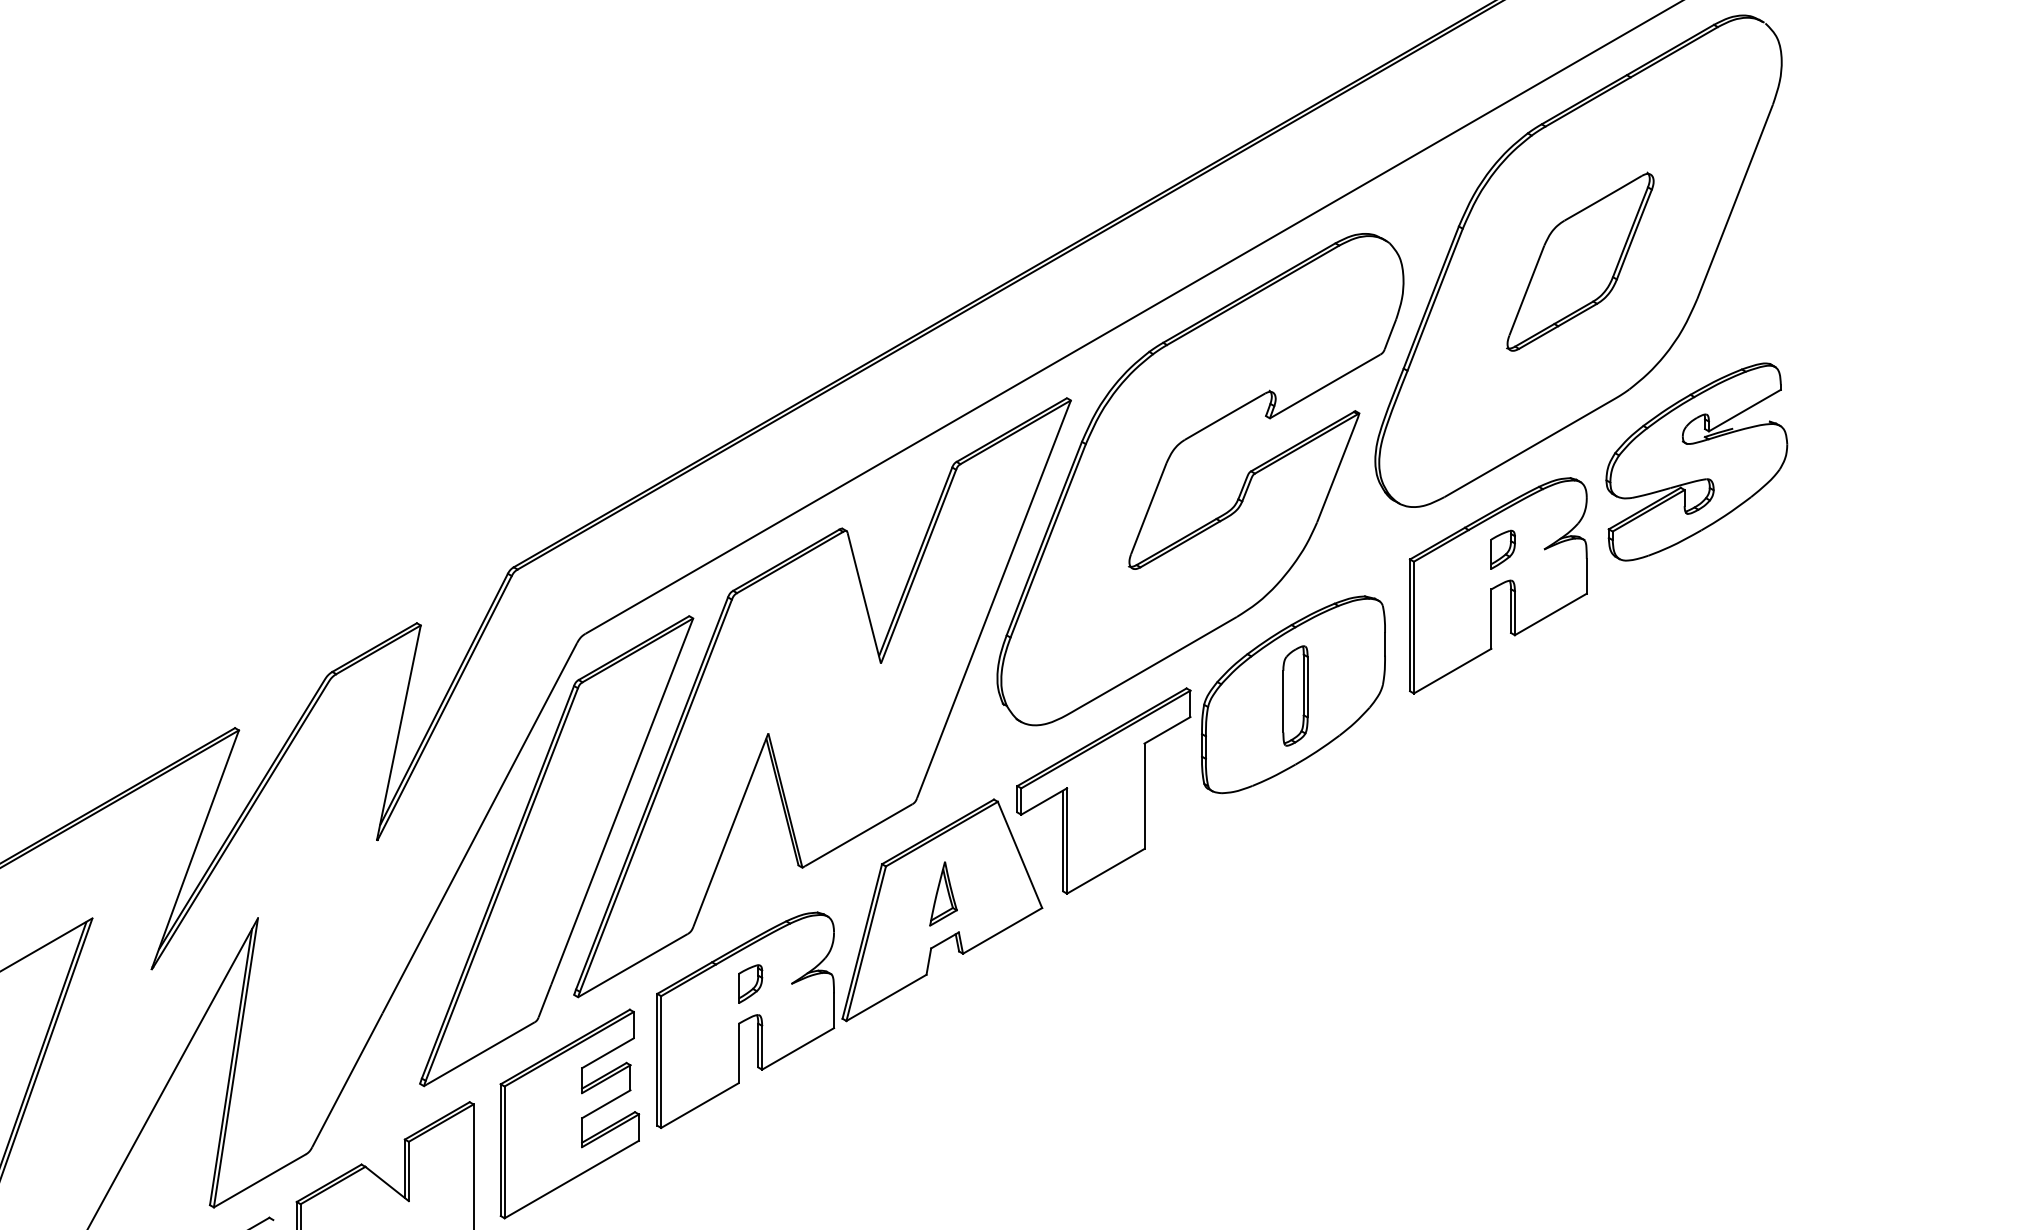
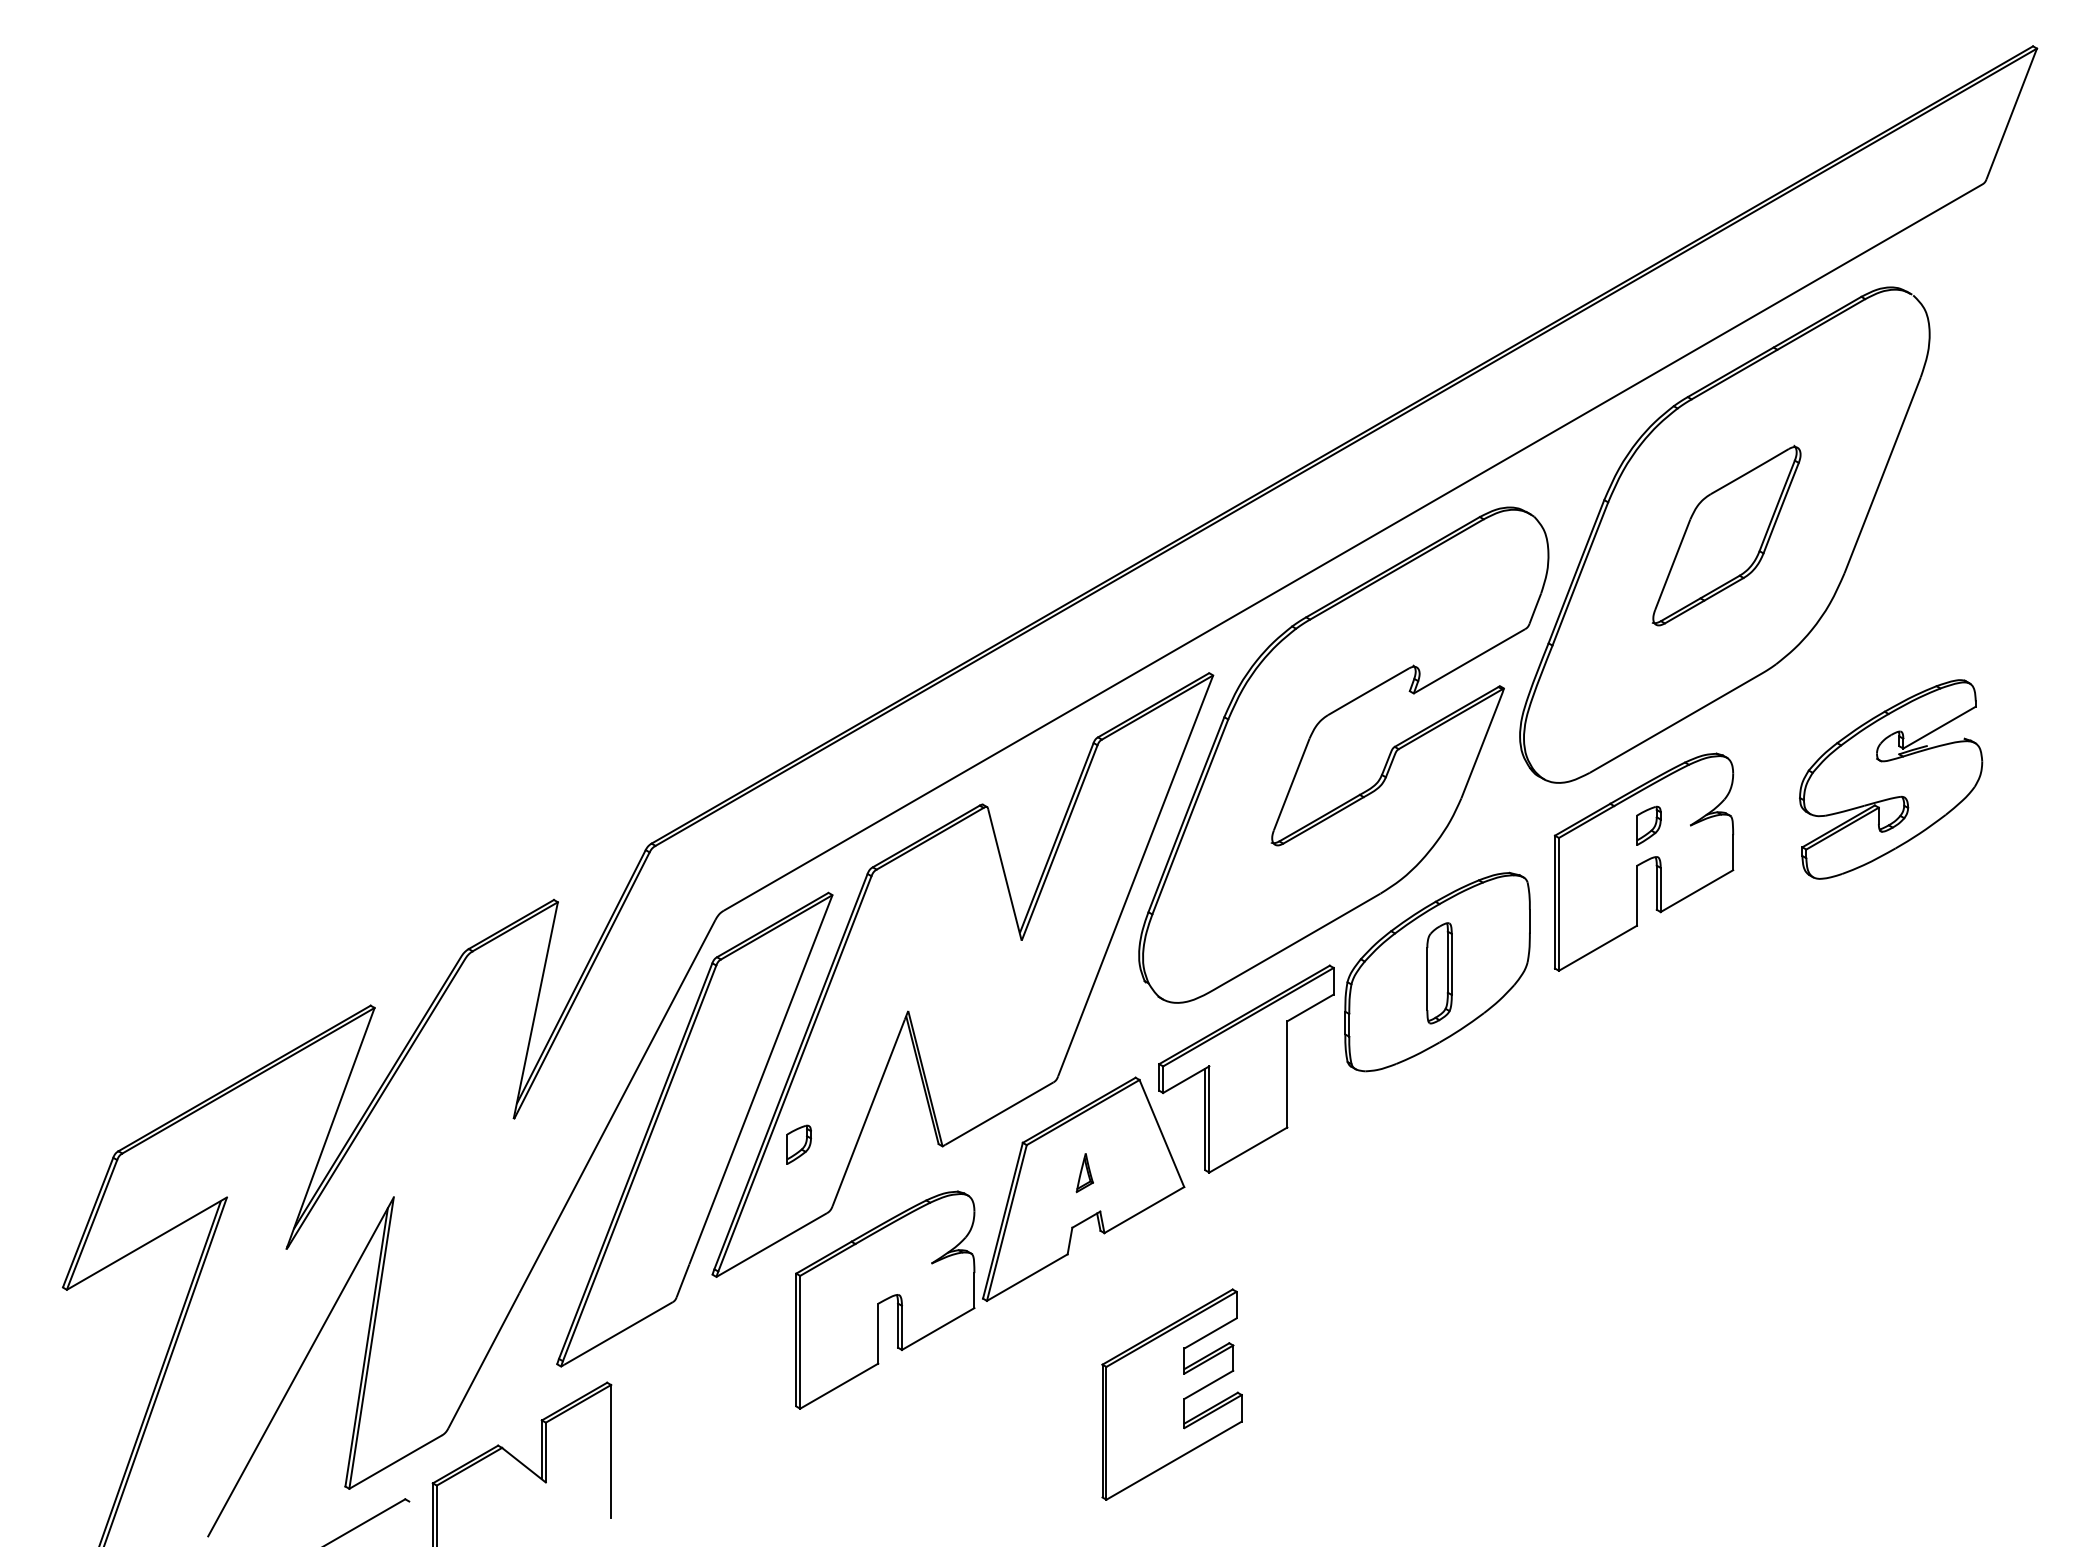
part: (1697, 462) -> (1891, 779), moved
part: (943, 893) -> (1084, 1172), size x0.6
part: (749, 983) -> (798, 1144), moved
part: (569, 1113) -> (1171, 1394), moved

